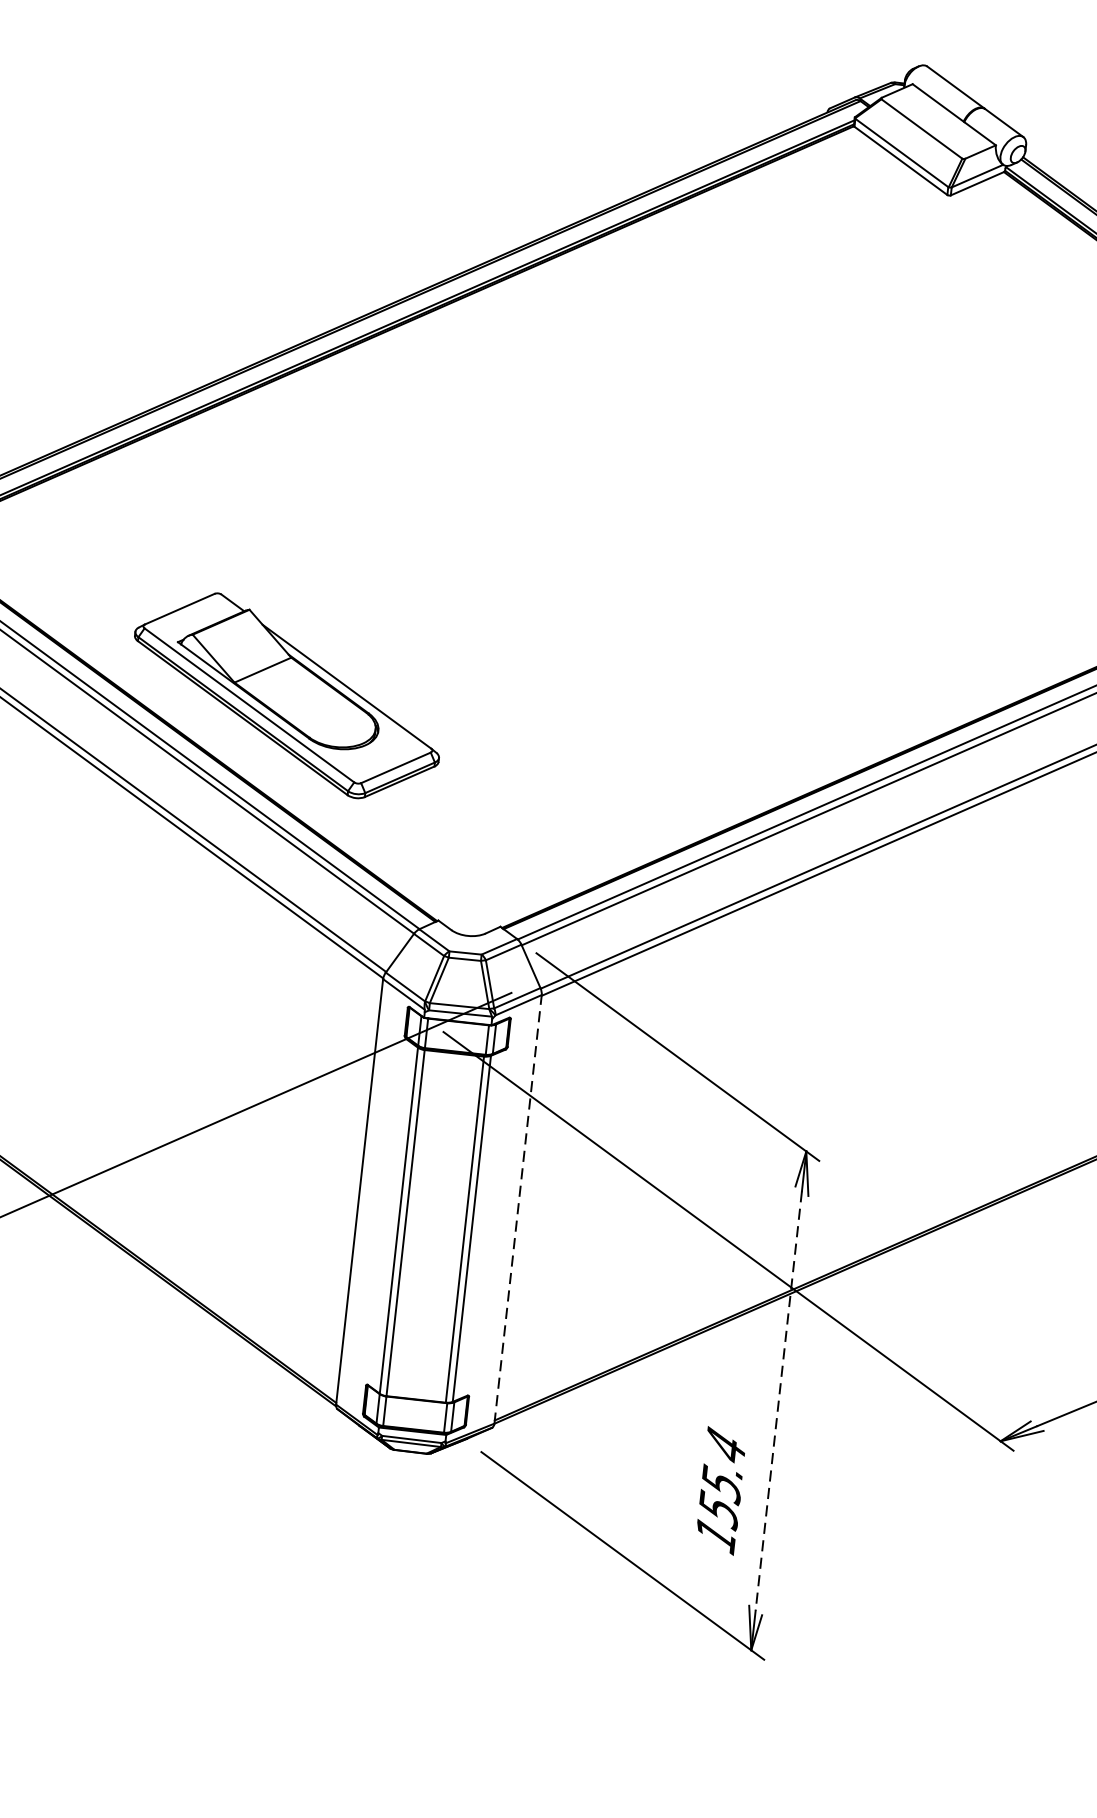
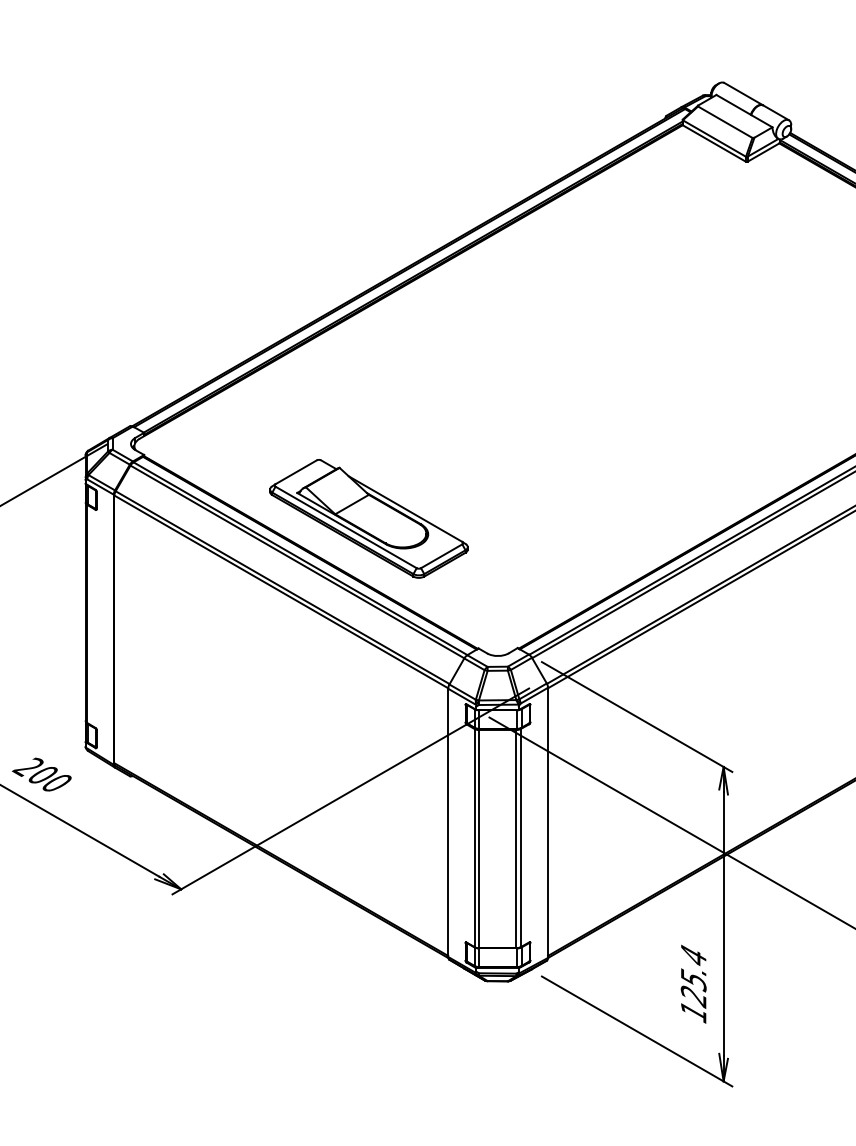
line: (518, 1208) -> (548, 822), dashed -> solid
line: (778, 1401) -> (723, 924), dashed -> solid
text: (718, 1510) -> (693, 996), 155.4 -> 125.4

